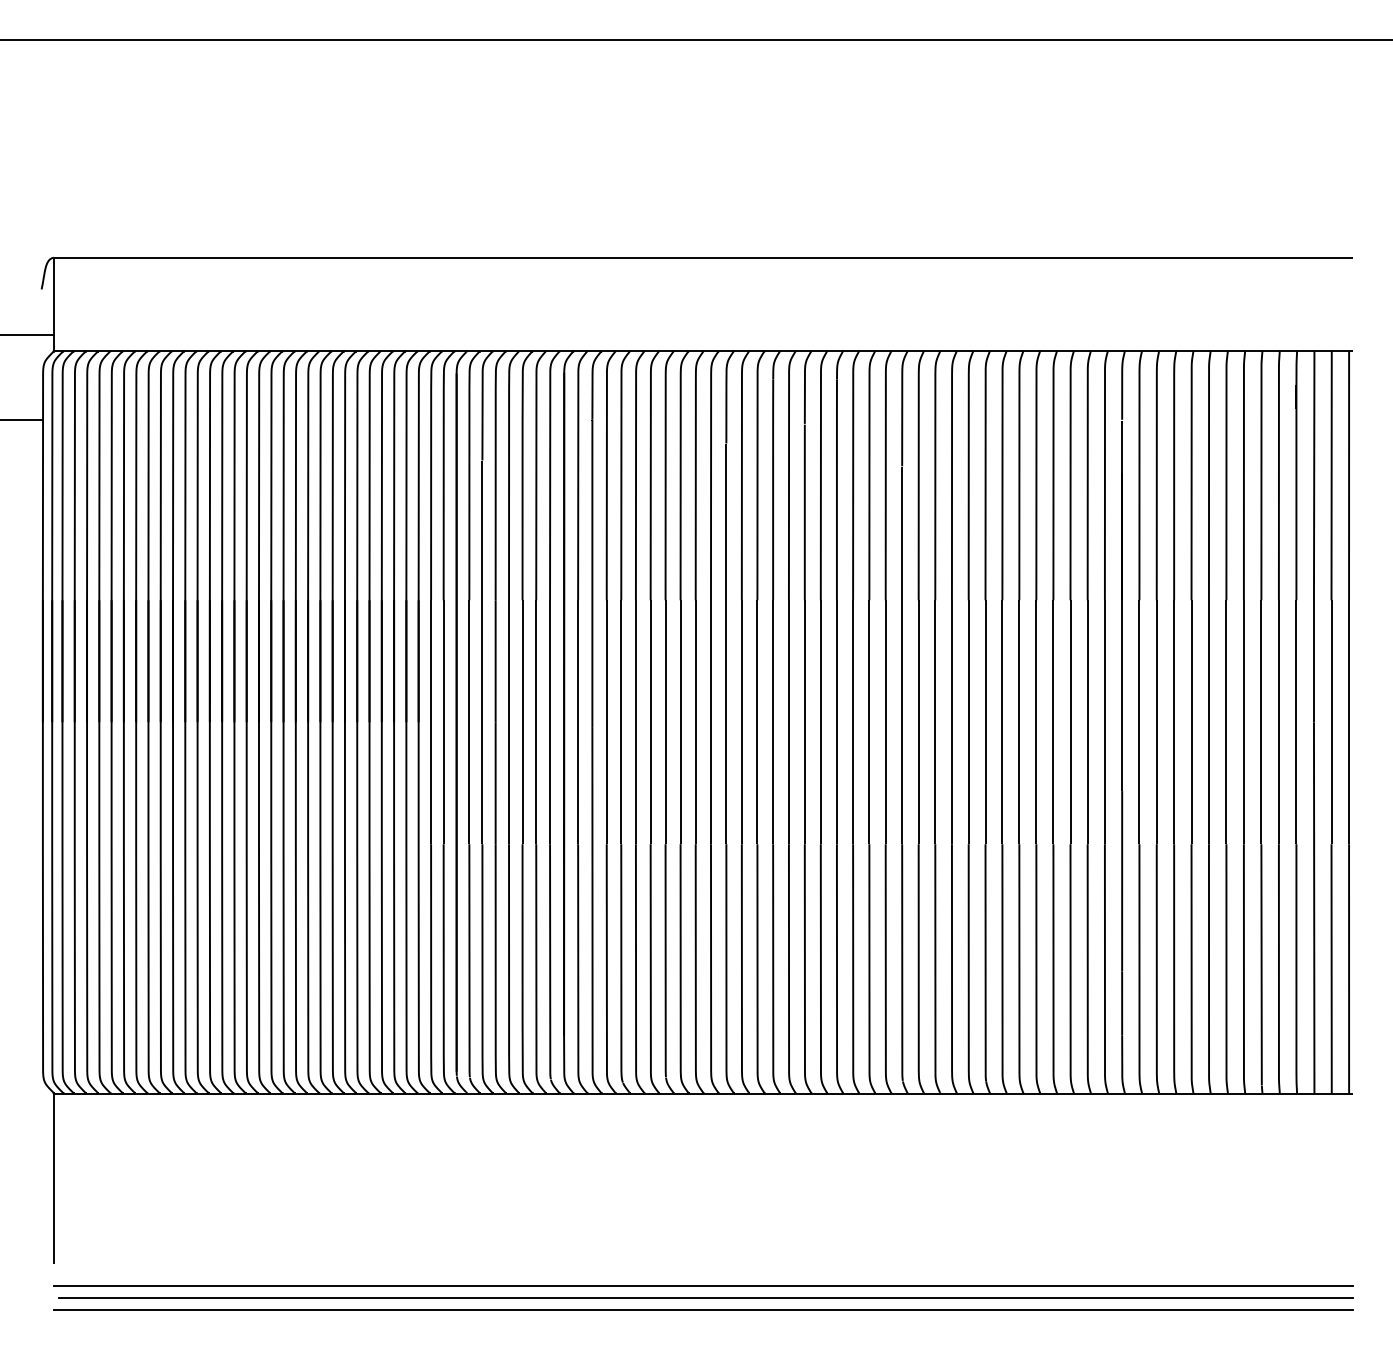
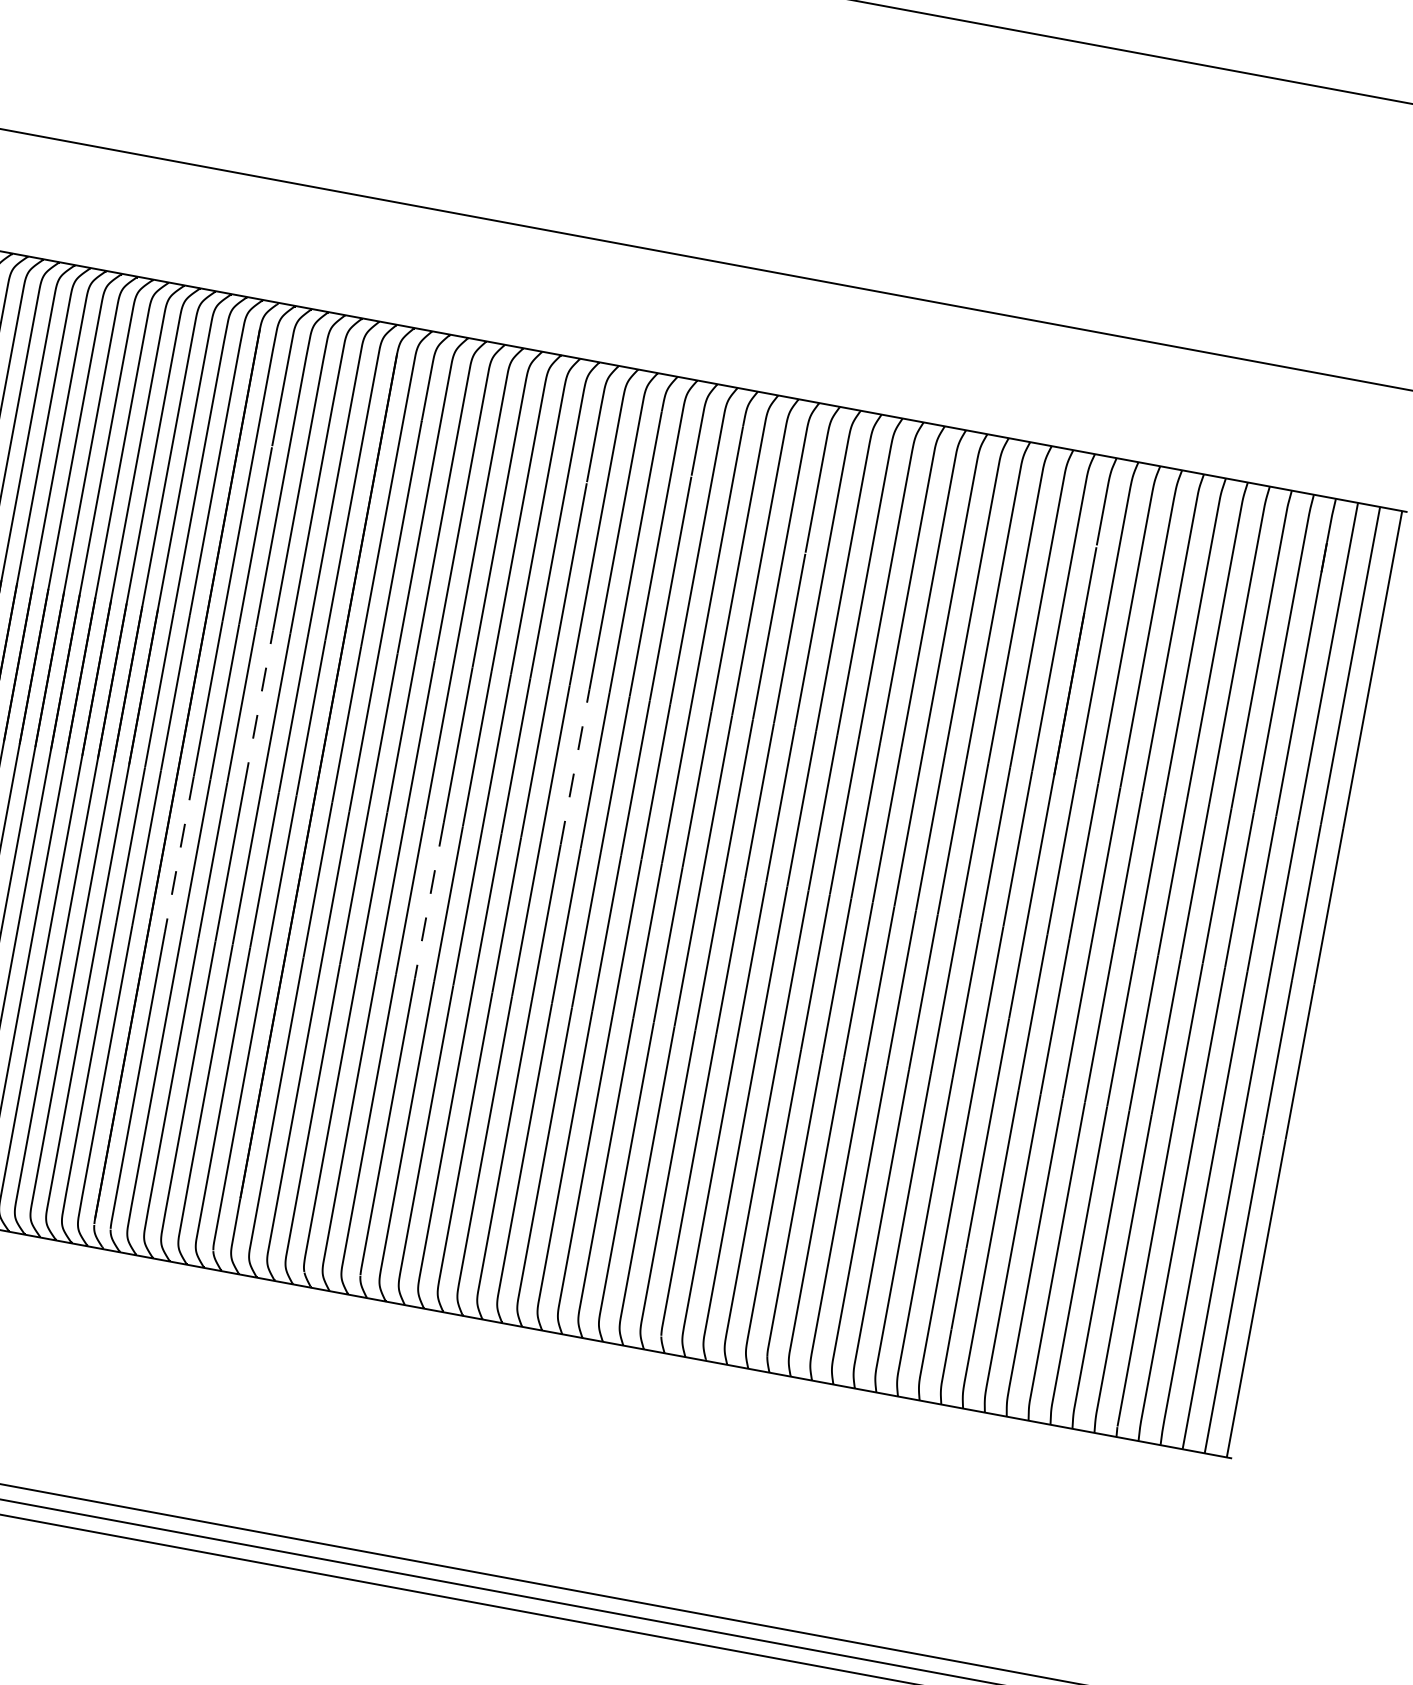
line: (509, 661) -> (259, 708), solid -> dashed
line: (757, 661) -> (575, 767), solid -> dashed
line: (469, 783) -> (179, 854), solid -> dashed
line: (665, 783) -> (429, 900), solid -> dashed

